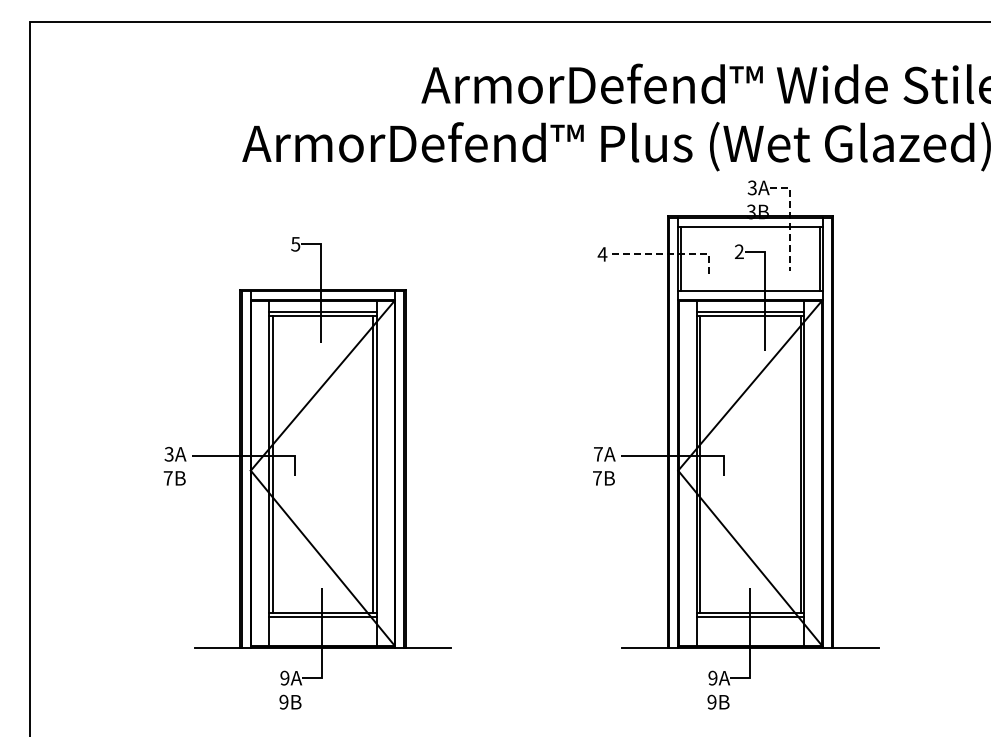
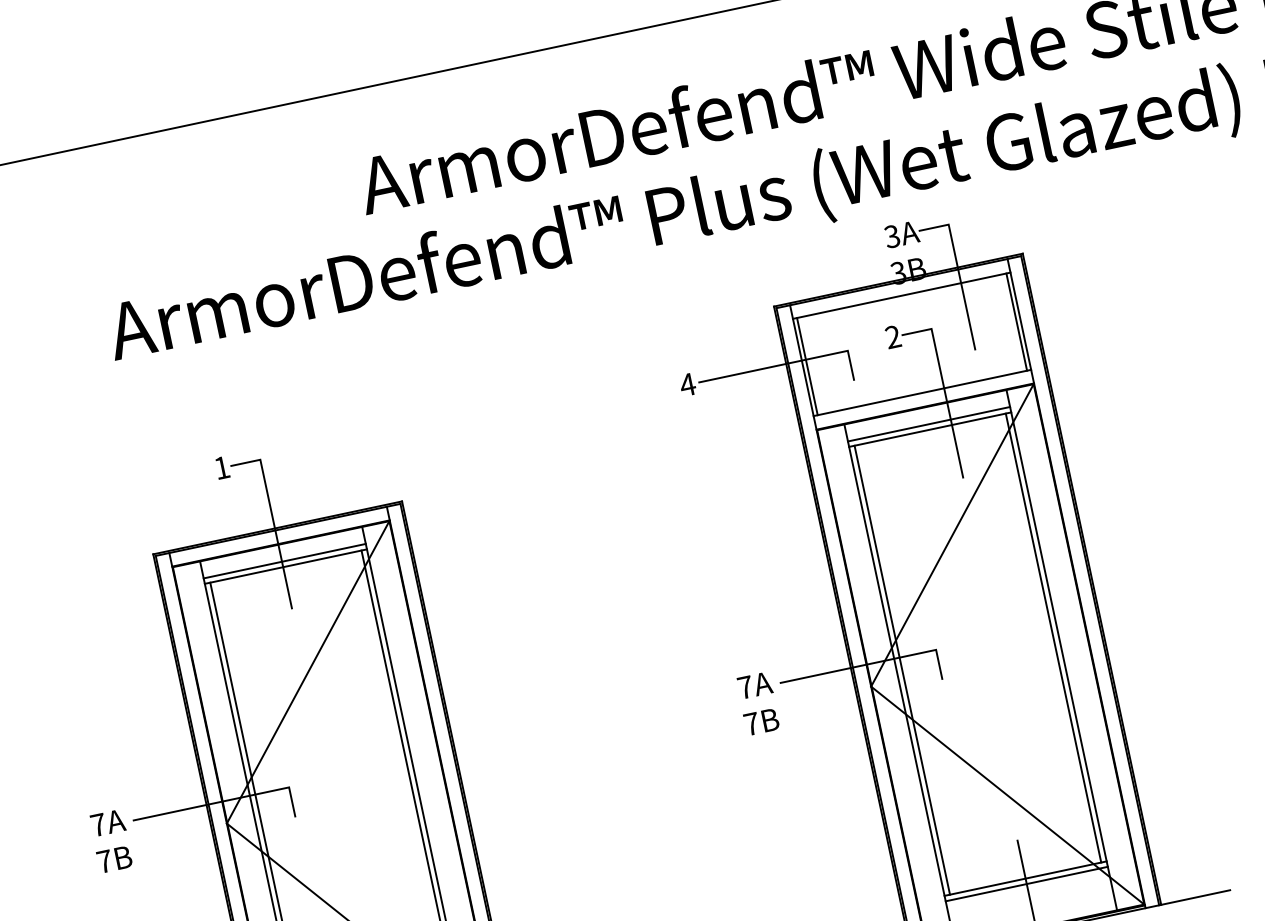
line: (789, 219) -> (958, 272), dashed -> solid
text: (295, 244) -> (221, 468), 5 -> 1
line: (669, 254) -> (788, 363), dashed -> solid
text: (168, 453) -> (97, 824), 3A -> 7A

